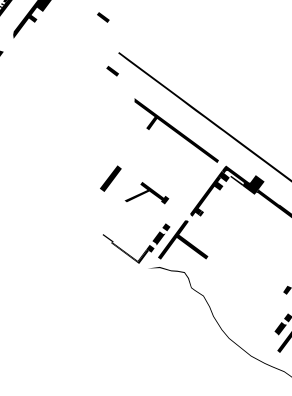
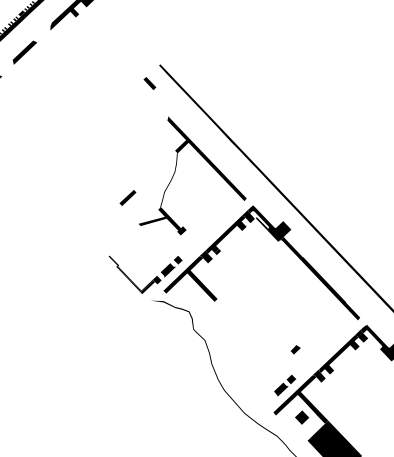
part: (102, 17) -> (149, 24), removed
fill: (144, 156) -> (168, 180), added
part: (110, 178) -> (127, 197), size x0.62
fill: (190, 219) -> (205, 256), added

